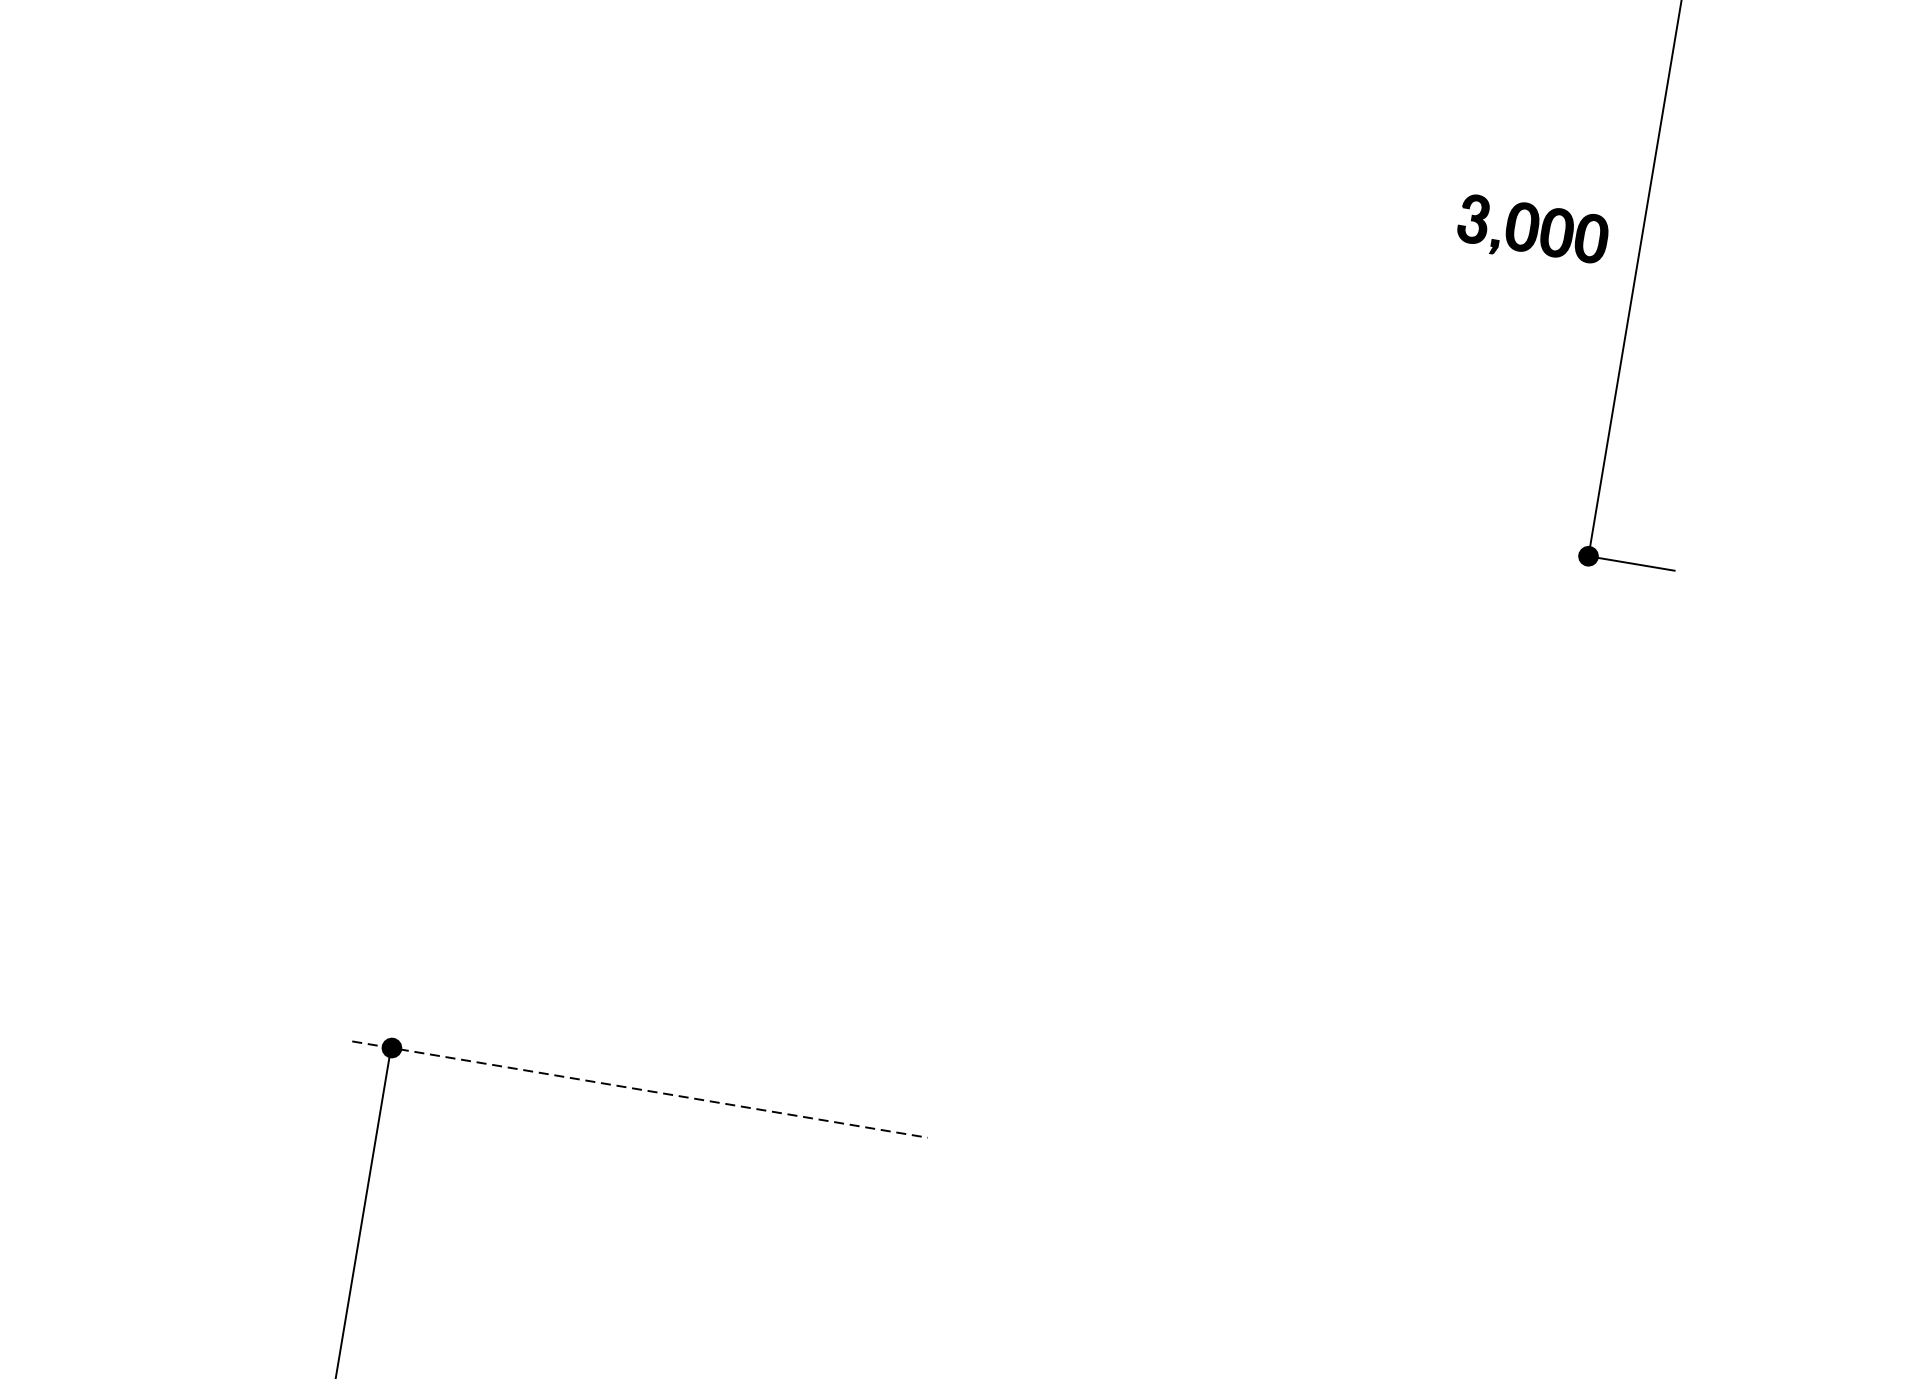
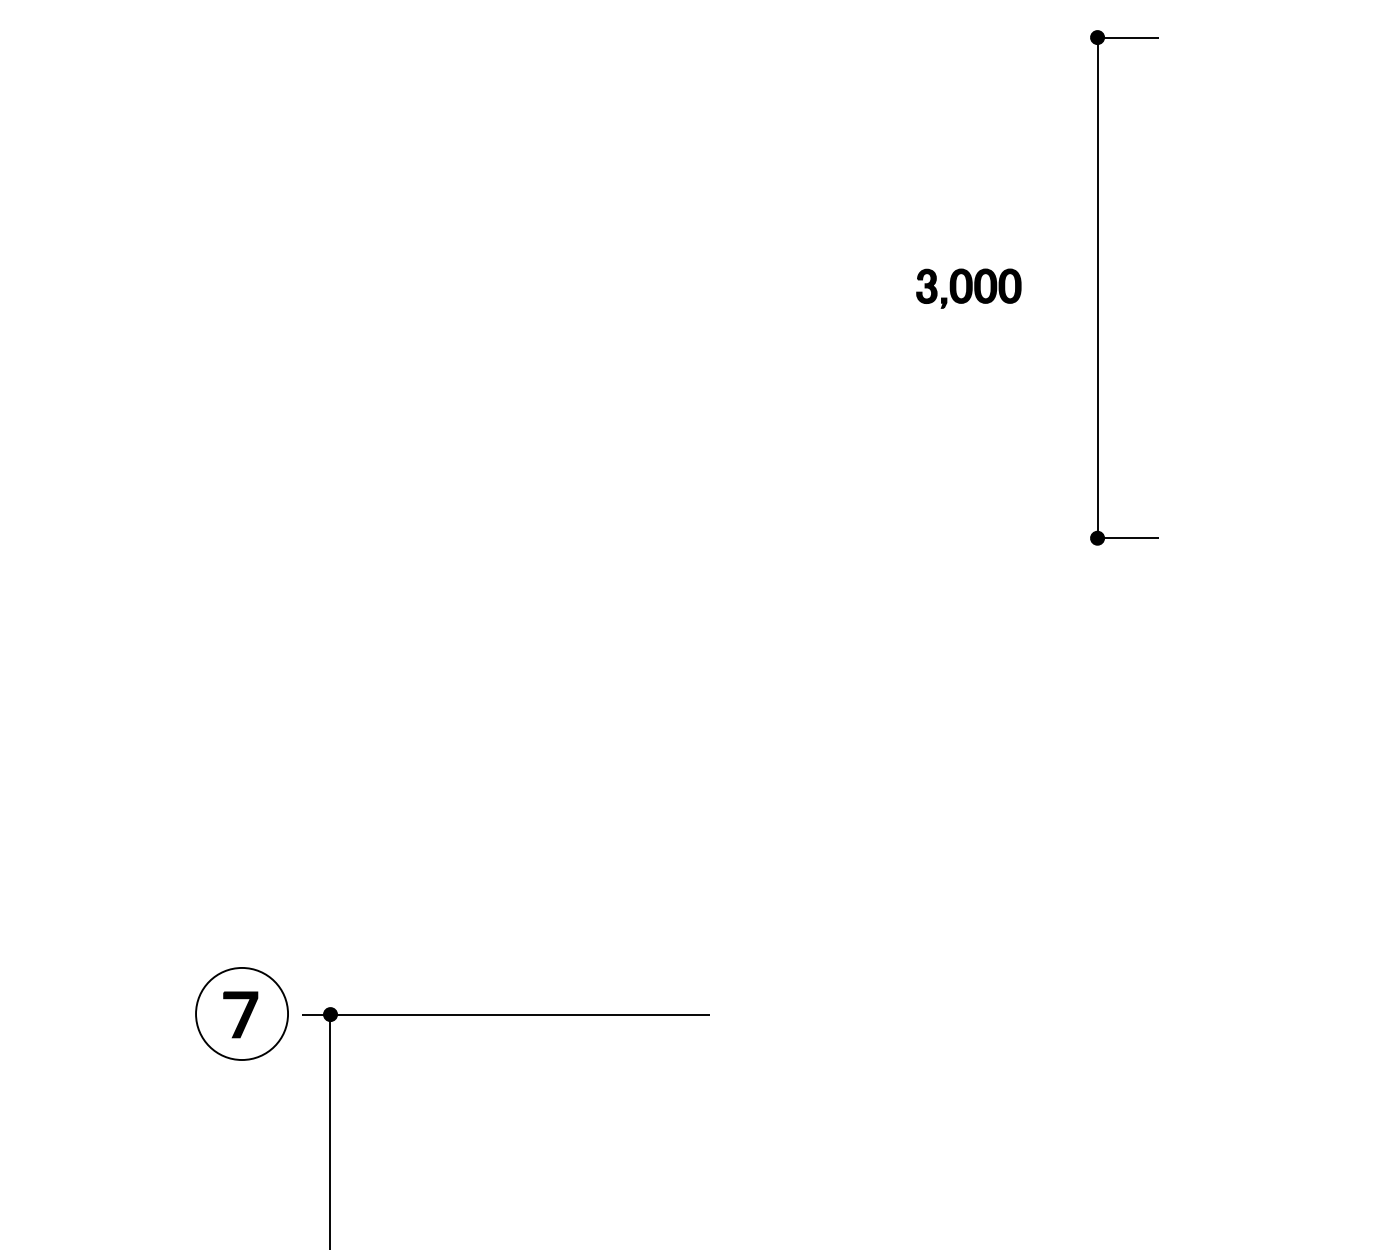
part: (1532, 232) -> (968, 288), moved
part: (266, 1025) -> (241, 1013), added
line: (640, 1089) -> (506, 1014), dashed -> solid

